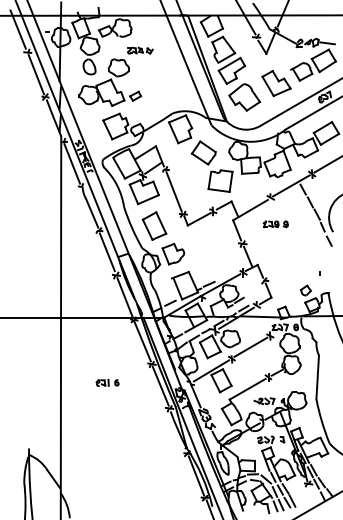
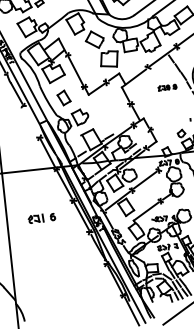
part: (275, 224) -> (167, 87), moved
part: (154, 225) -> (63, 97), size x0.7
line: (106, 252) -> (30, 121), removed
part: (107, 382) -> (41, 217), size x1.6

